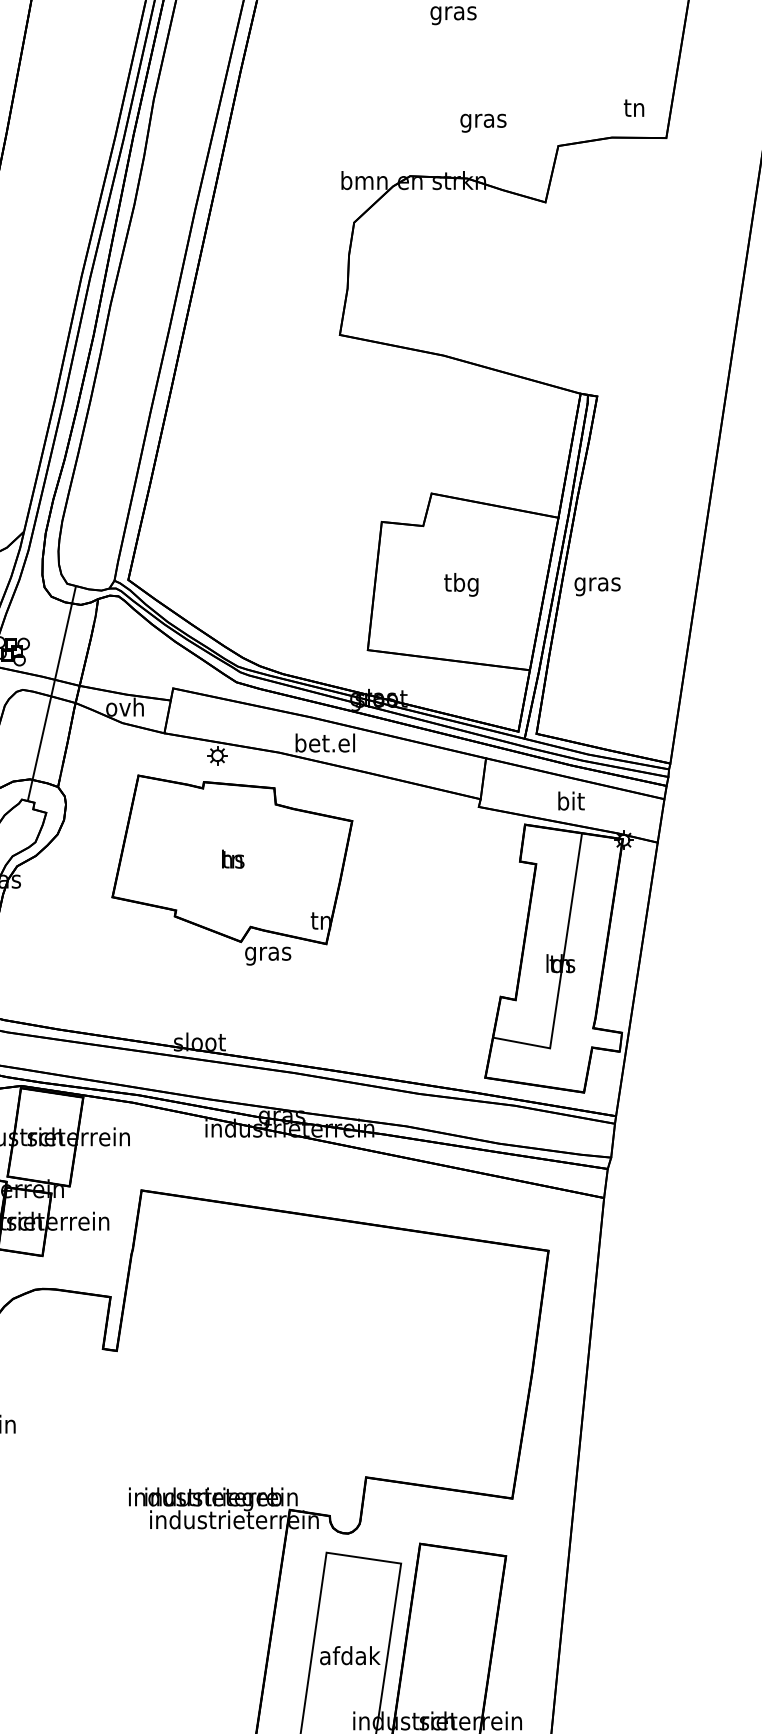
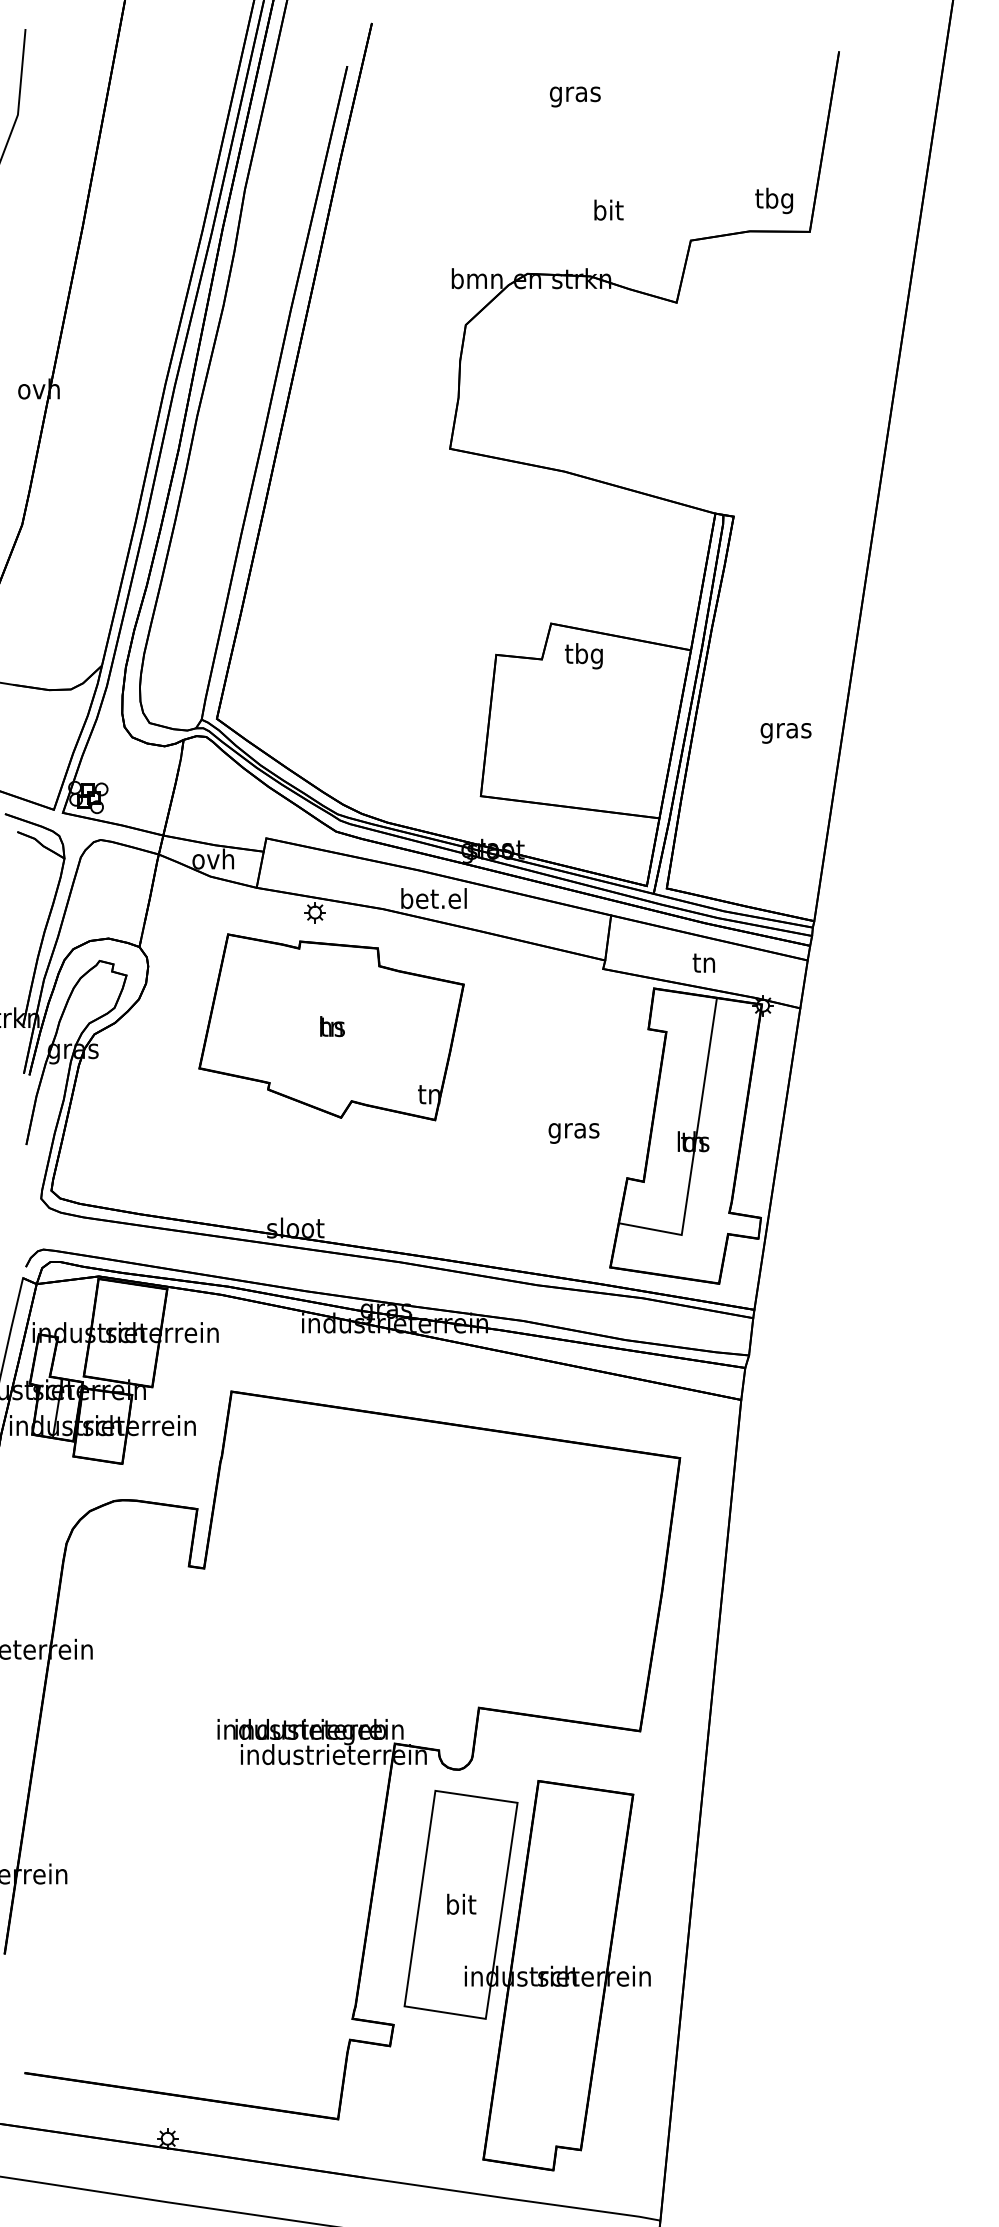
text: (634, 109) -> (774, 200), tn -> tbg
text: (482, 120) -> (607, 212), gras -> bit
text: (460, 585) -> (583, 656), moved
text: (597, 586) -> (785, 733), moved
line: (51, 693) -> (132, 844), removed
text: (570, 801) -> (704, 962), bit -> tn
text: (267, 956) -> (573, 1133), moved
text: (350, 1654) -> (461, 1903), afdak -> bit

